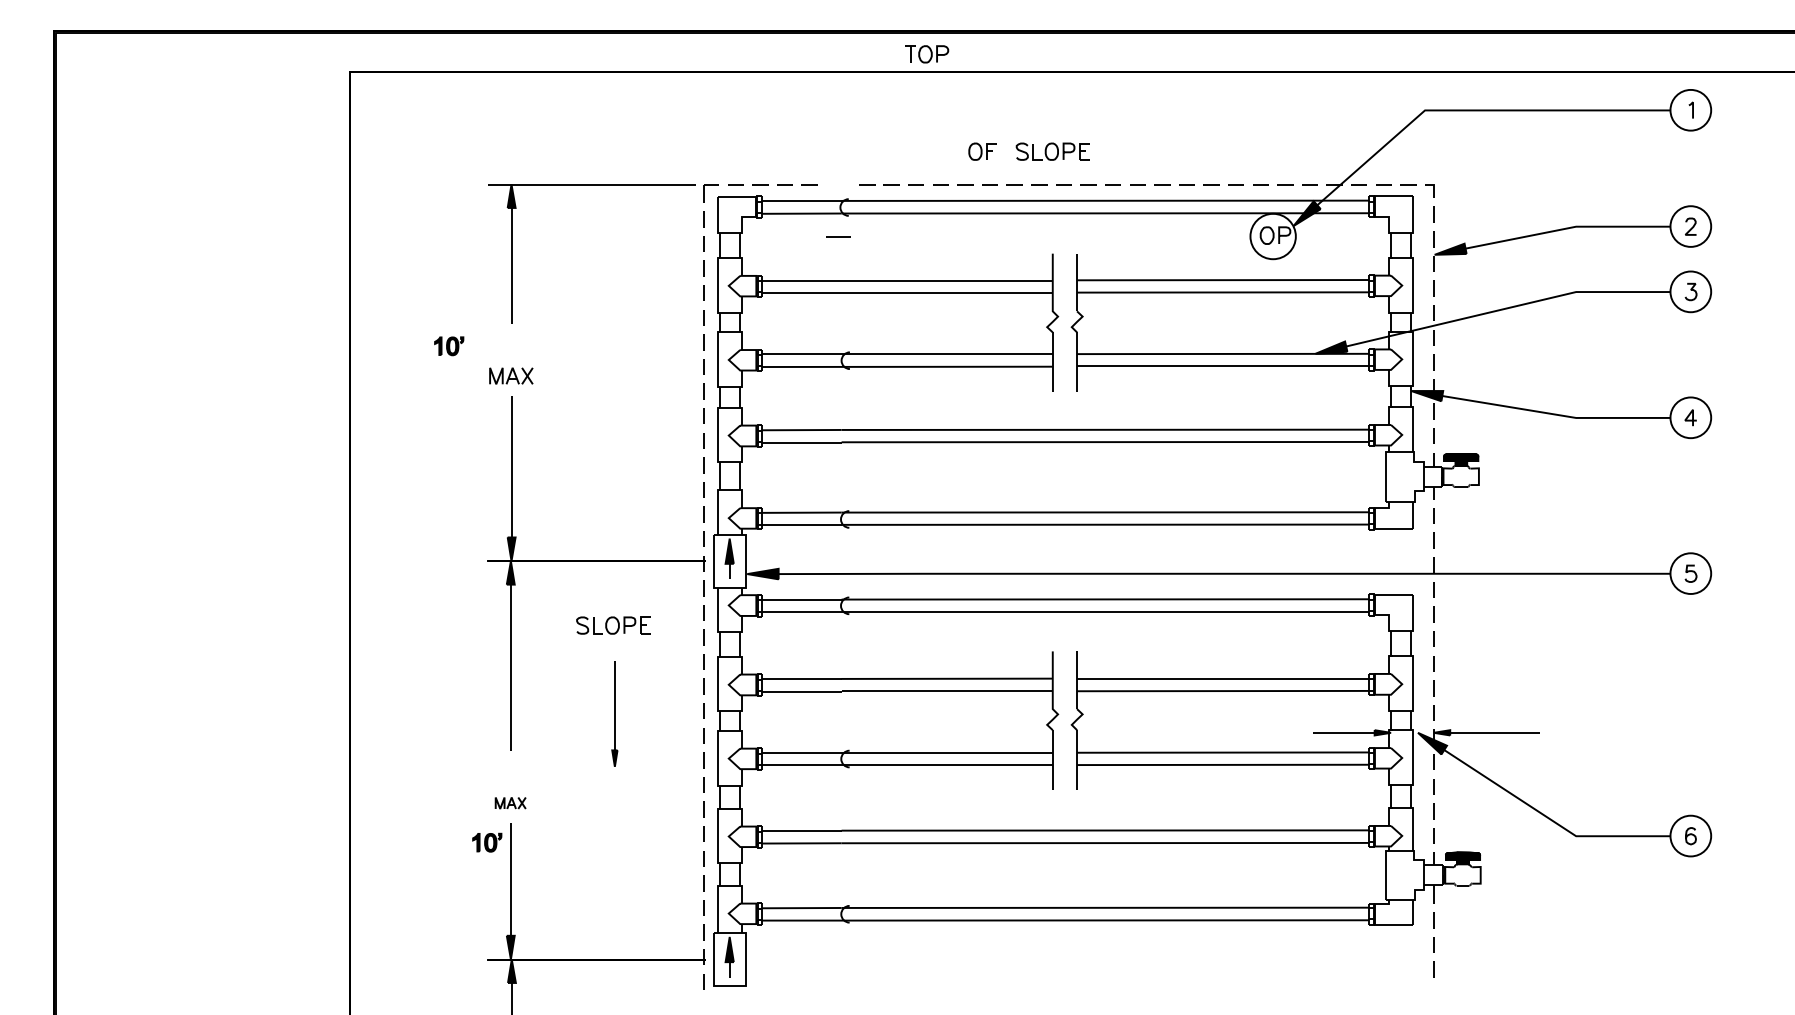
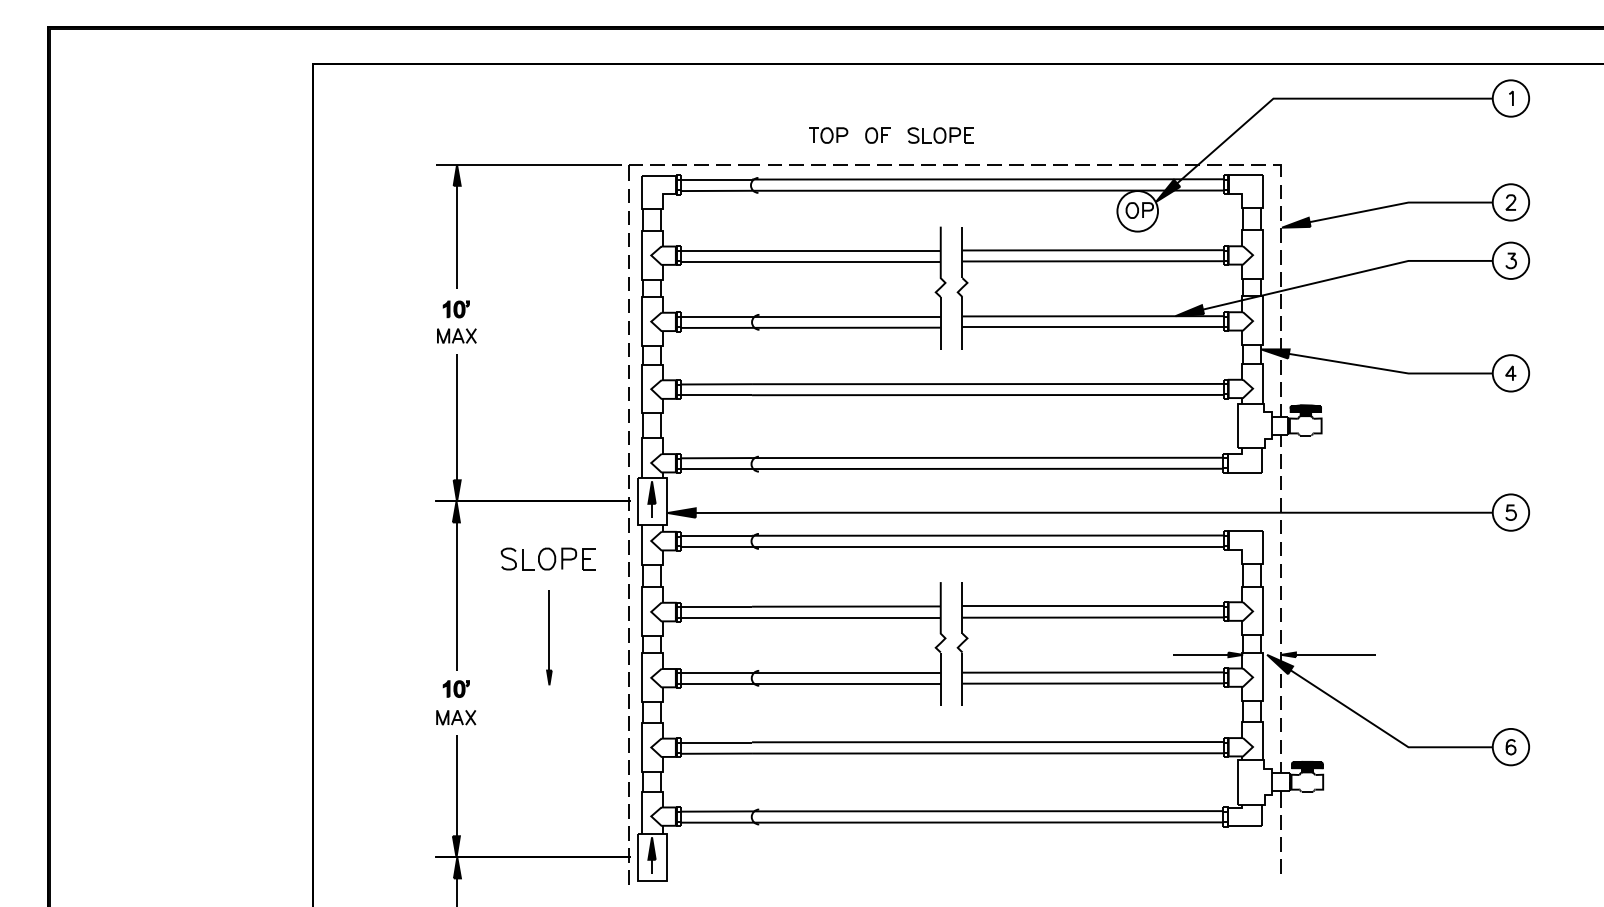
part: (927, 54) -> (828, 135), moved
line: (837, 236) -> (748, 164), moved
part: (448, 346) -> (455, 309), moved
part: (612, 624) -> (547, 558), size x1.43
part: (510, 802) -> (456, 717), size x1.43
part: (486, 842) -> (455, 688), moved

